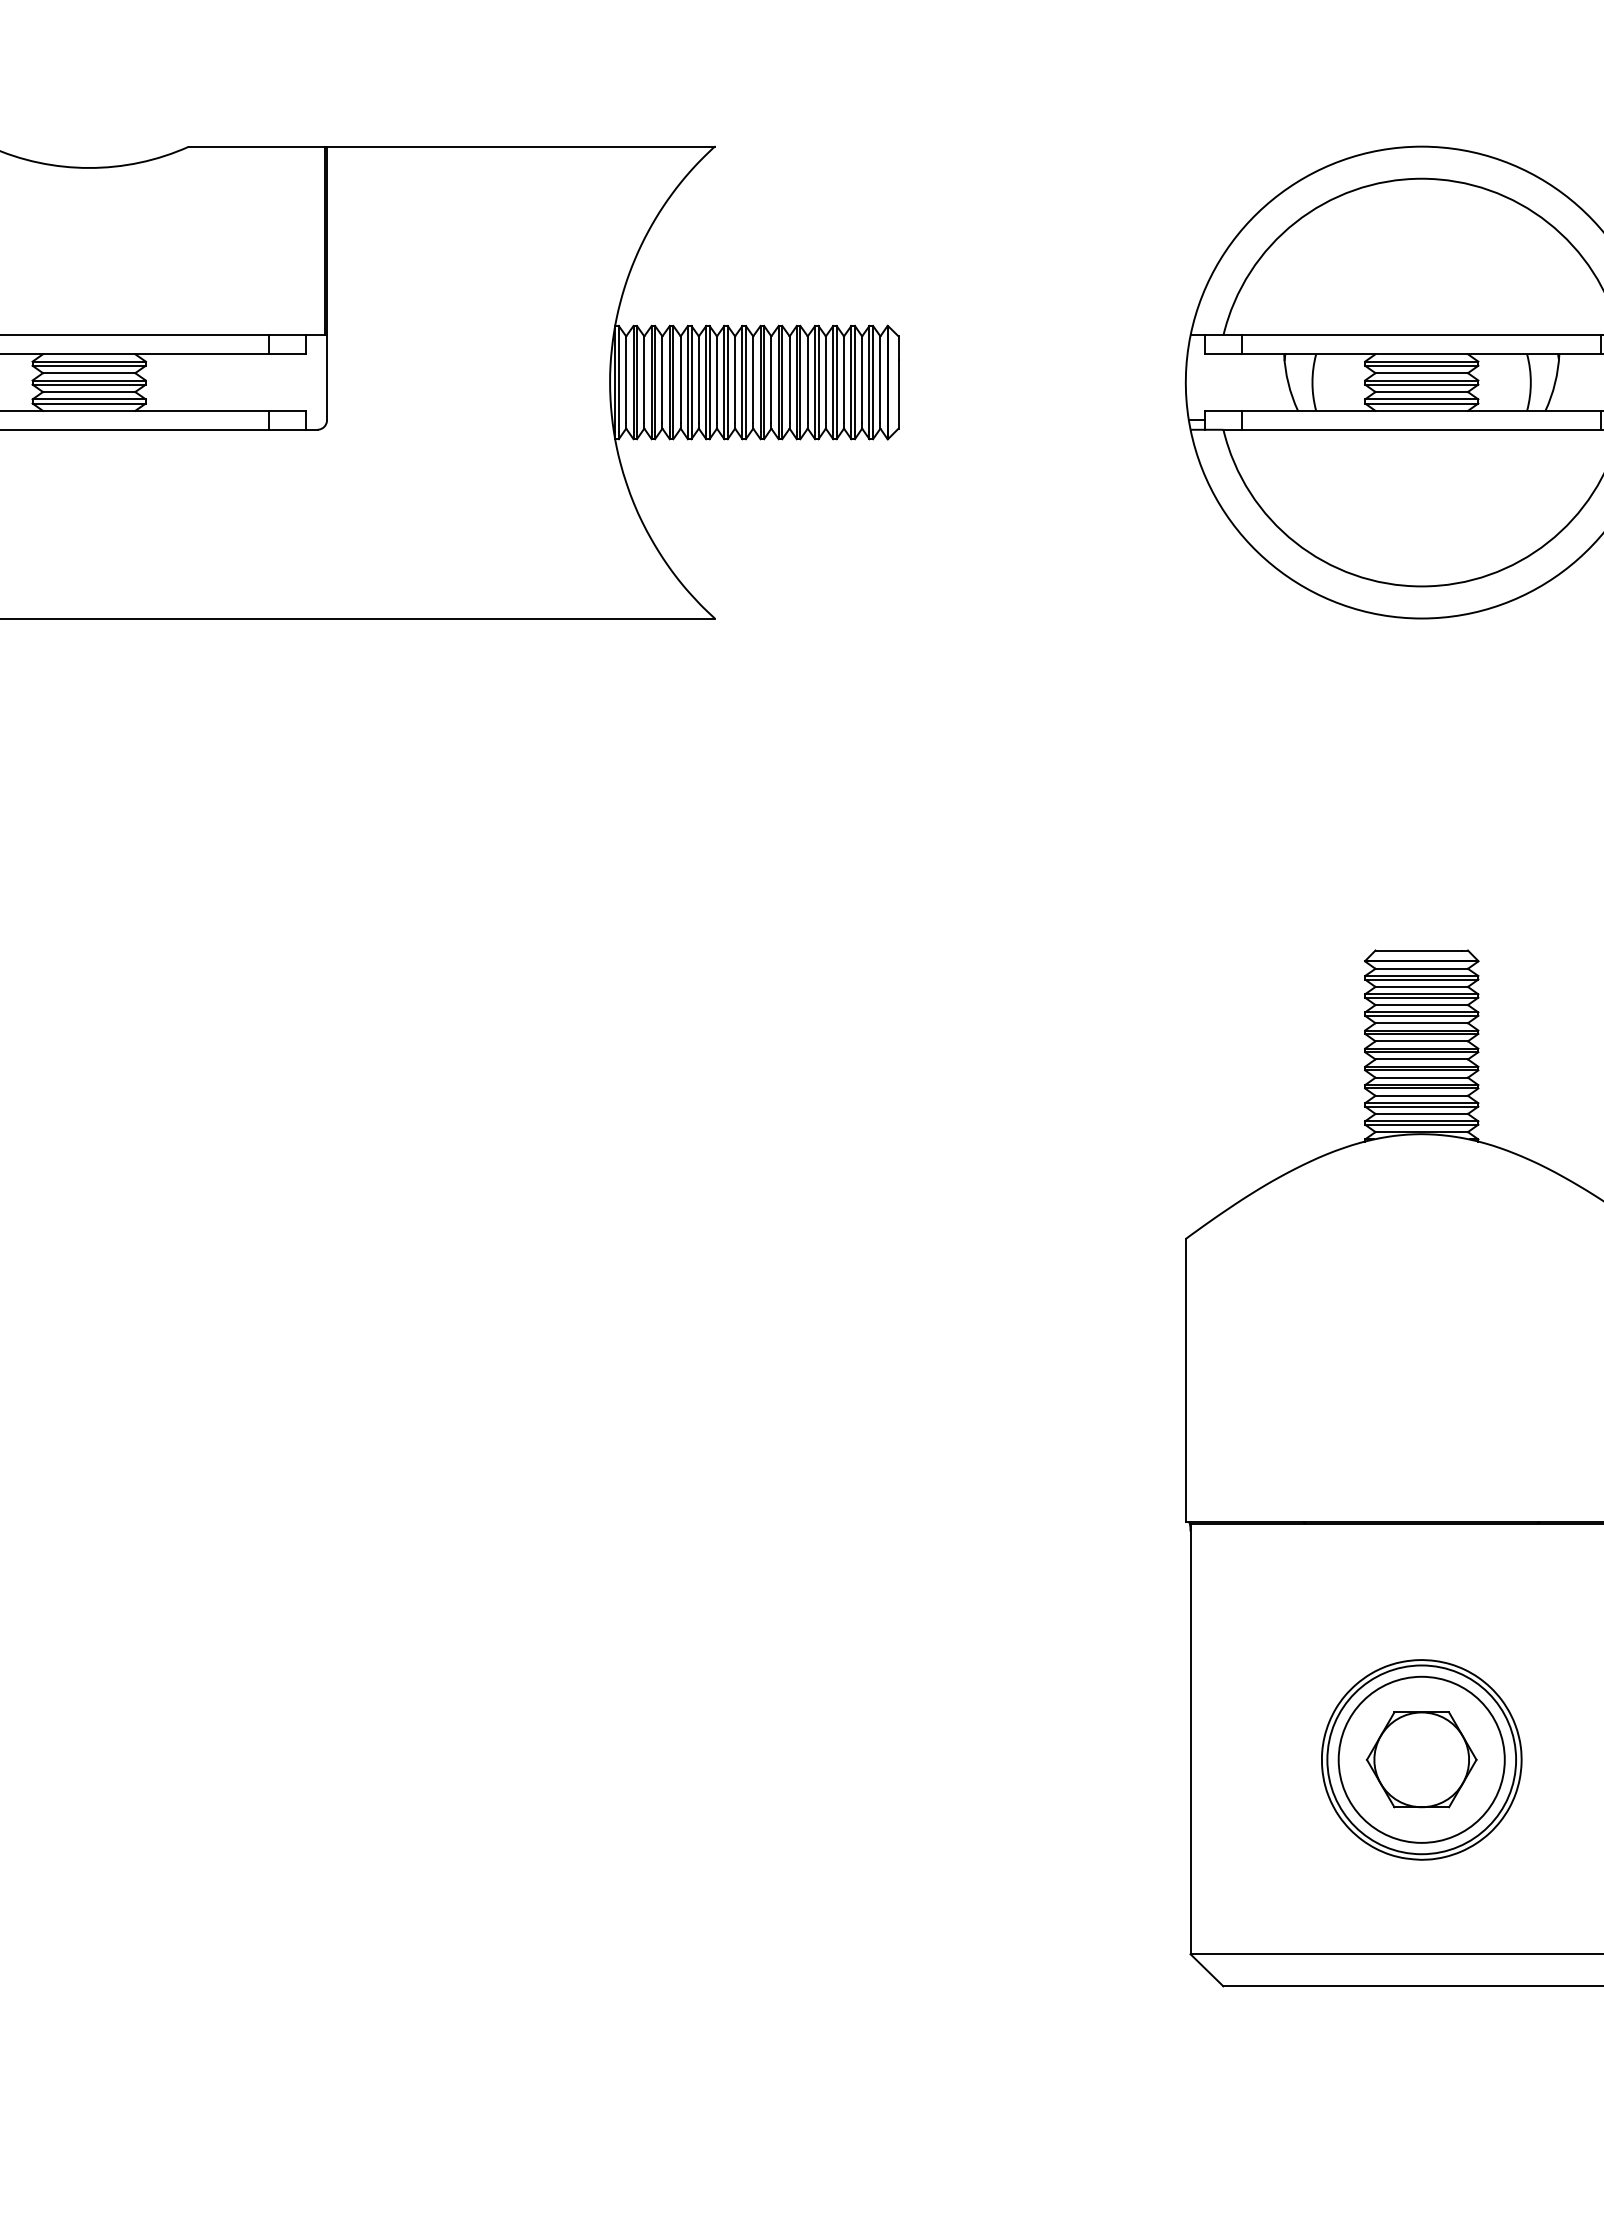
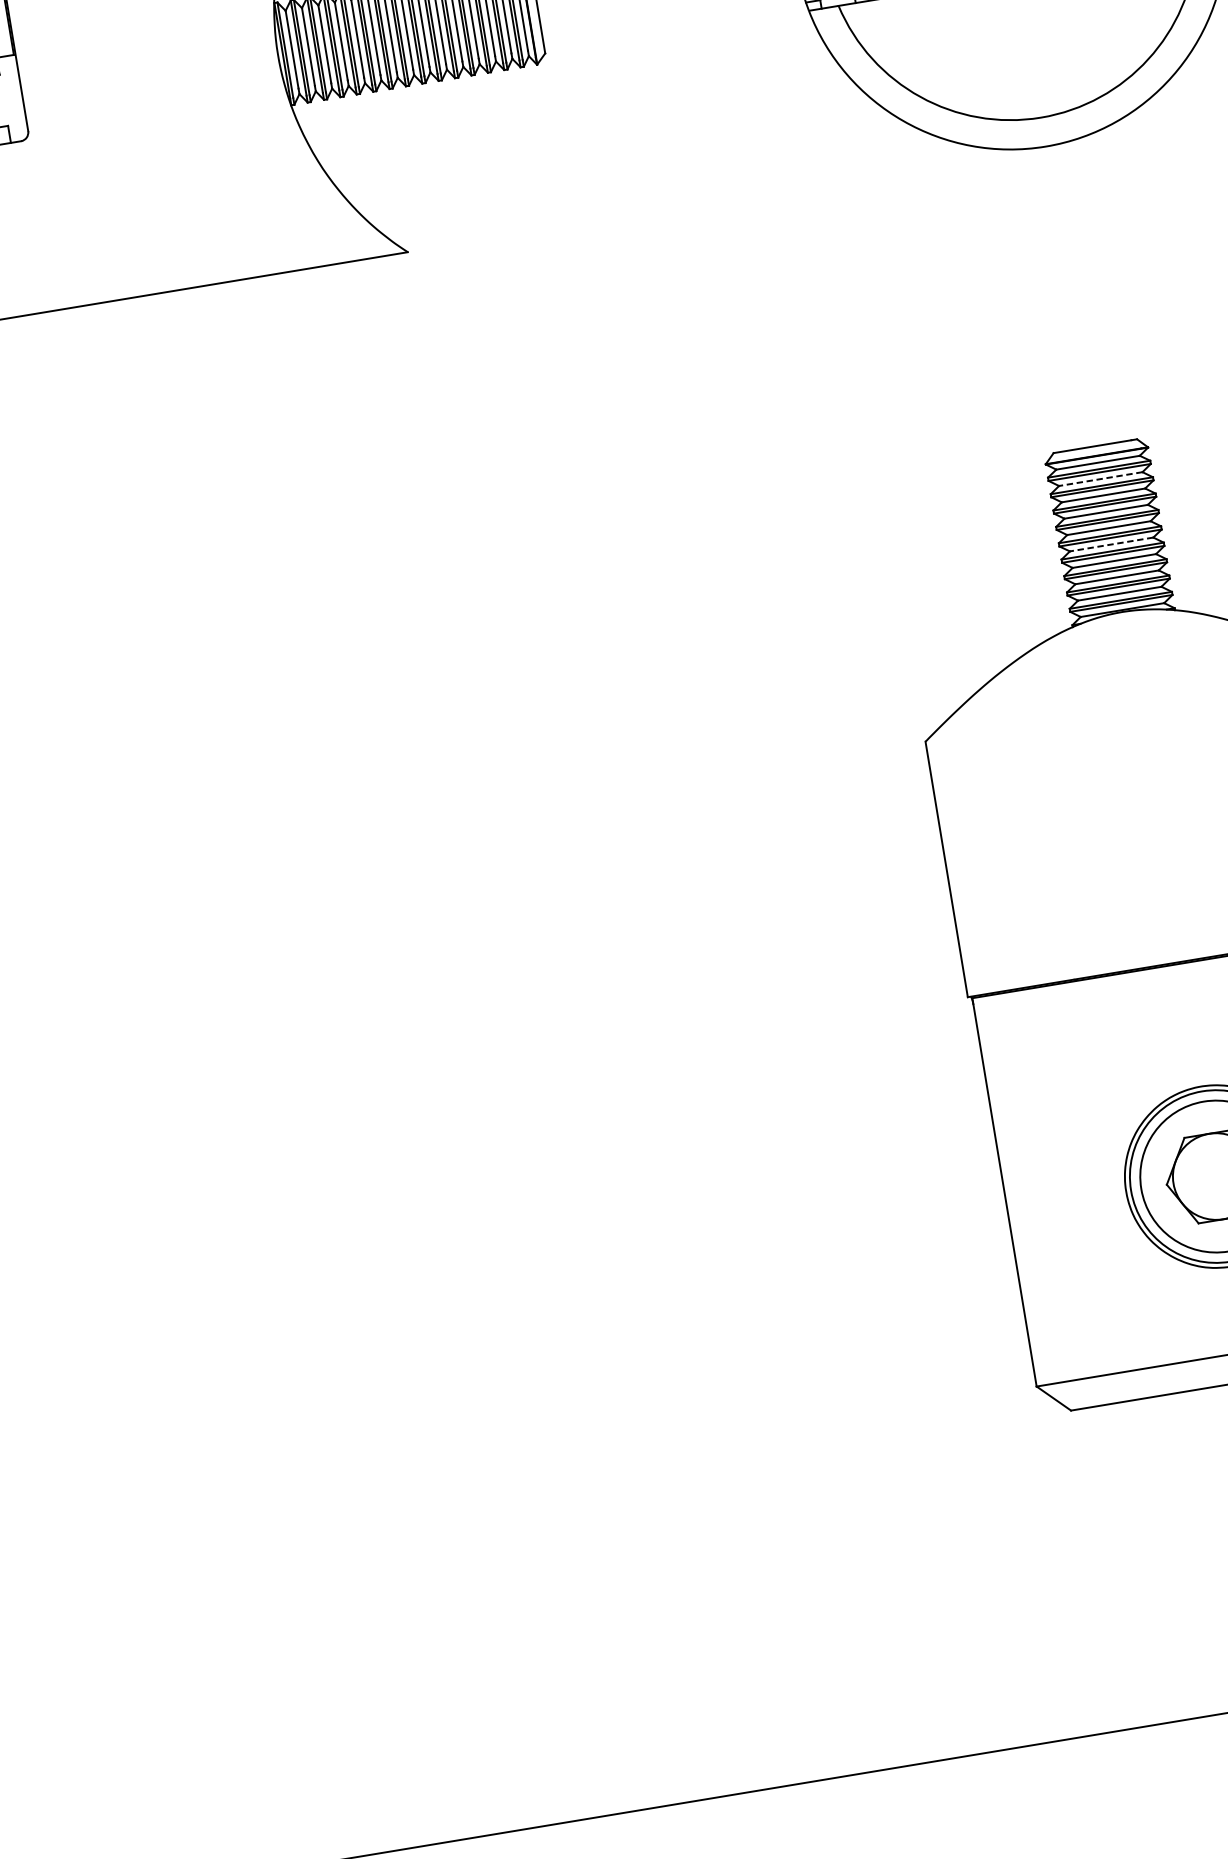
line: (1421, 986) -> (1100, 478), solid -> dashed
line: (1421, 1059) -> (1111, 544), solid -> dashed

